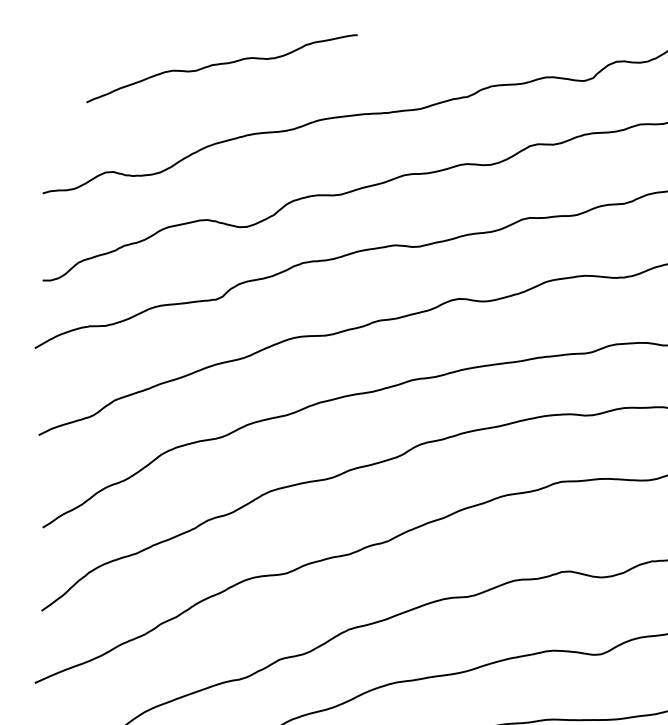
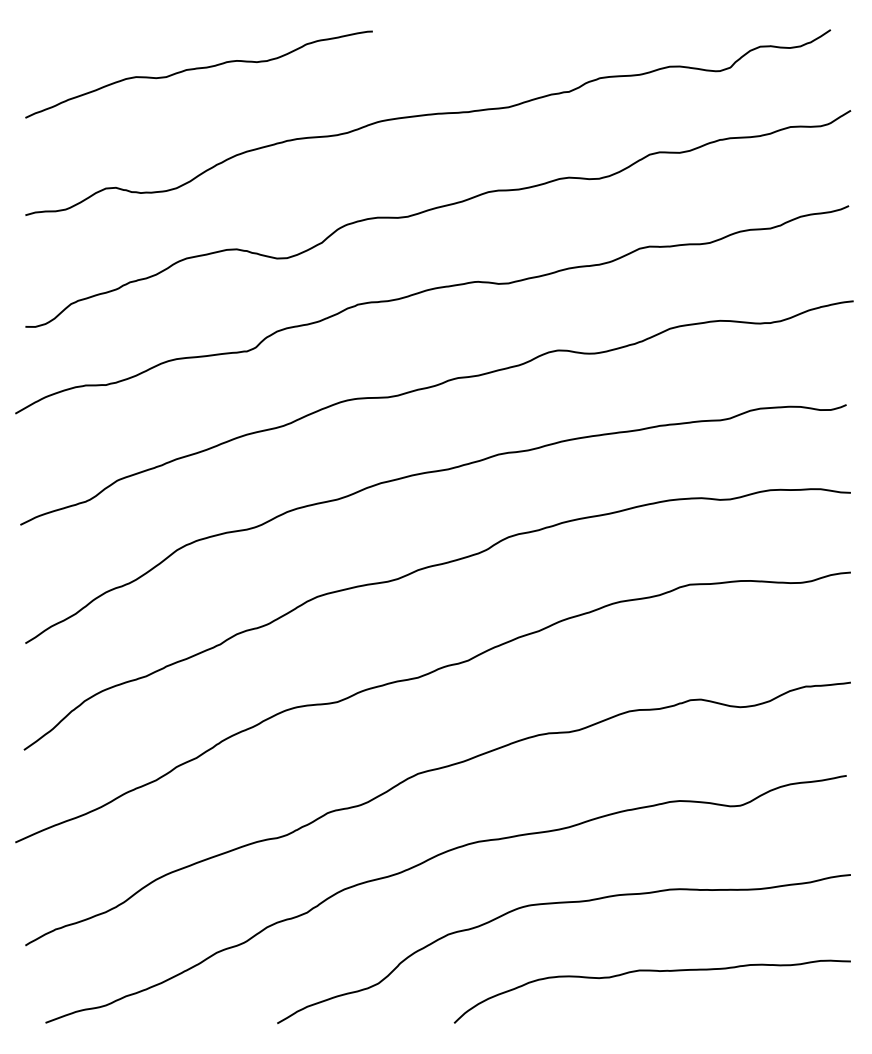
curve: (221, 64) -> (198, 69), moved

